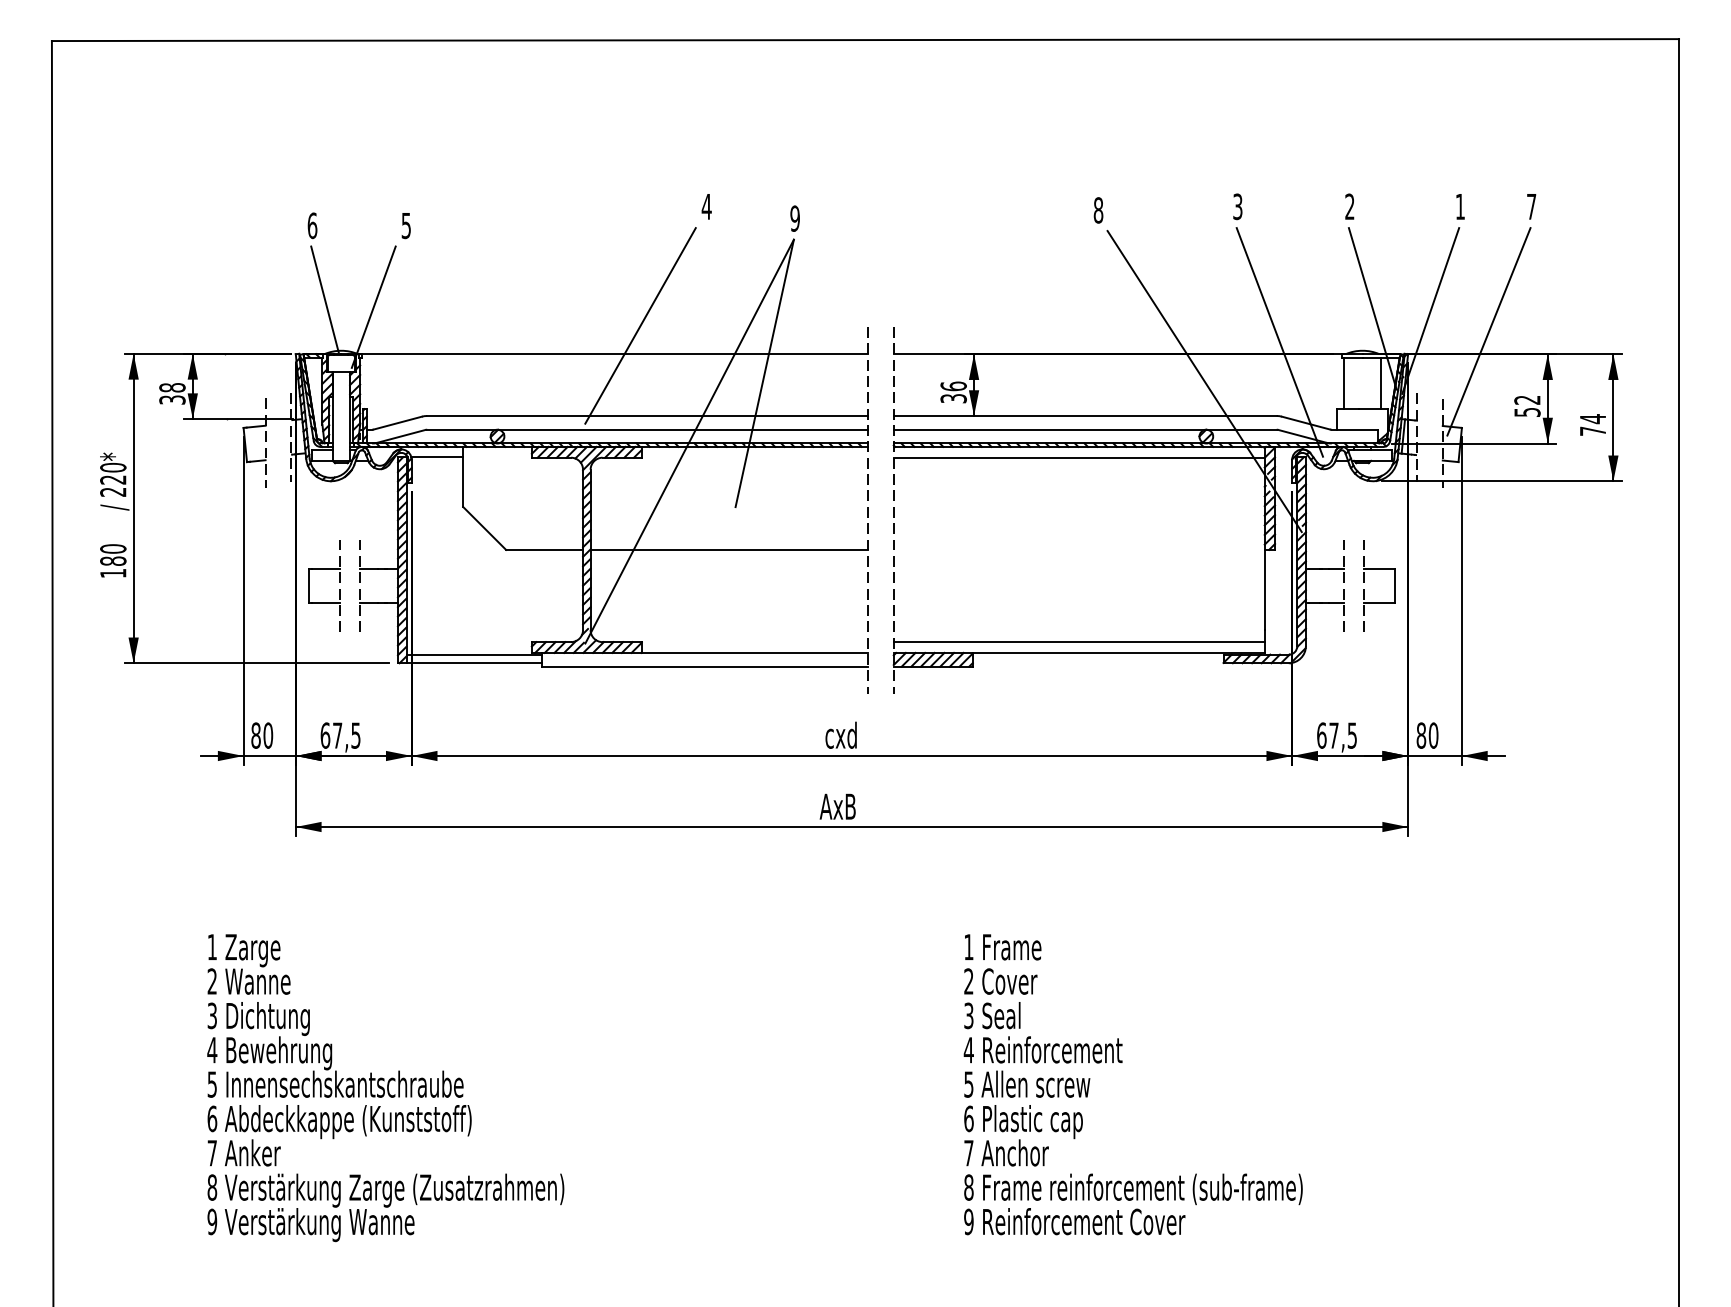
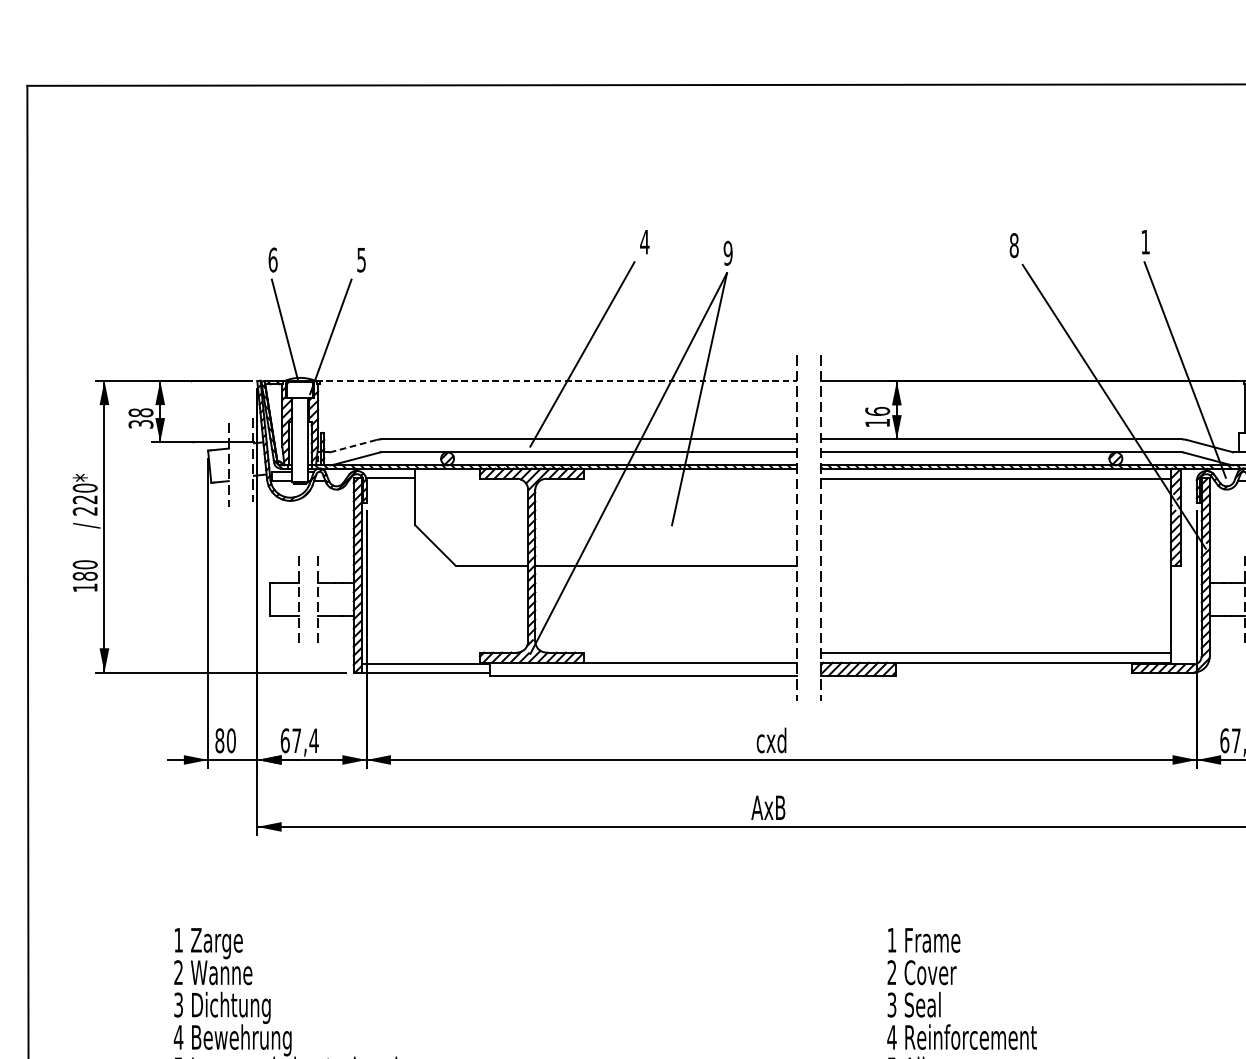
text: (1237, 206) -> (1145, 241), 3 -> 1
line: (613, 354) -> (556, 381), solid -> dashed
text: (953, 398) -> (877, 422), 36 -> 16
line: (397, 423) -> (353, 446), solid -> dashed
text: (355, 735) -> (313, 740), 67,5 -> 67,4

